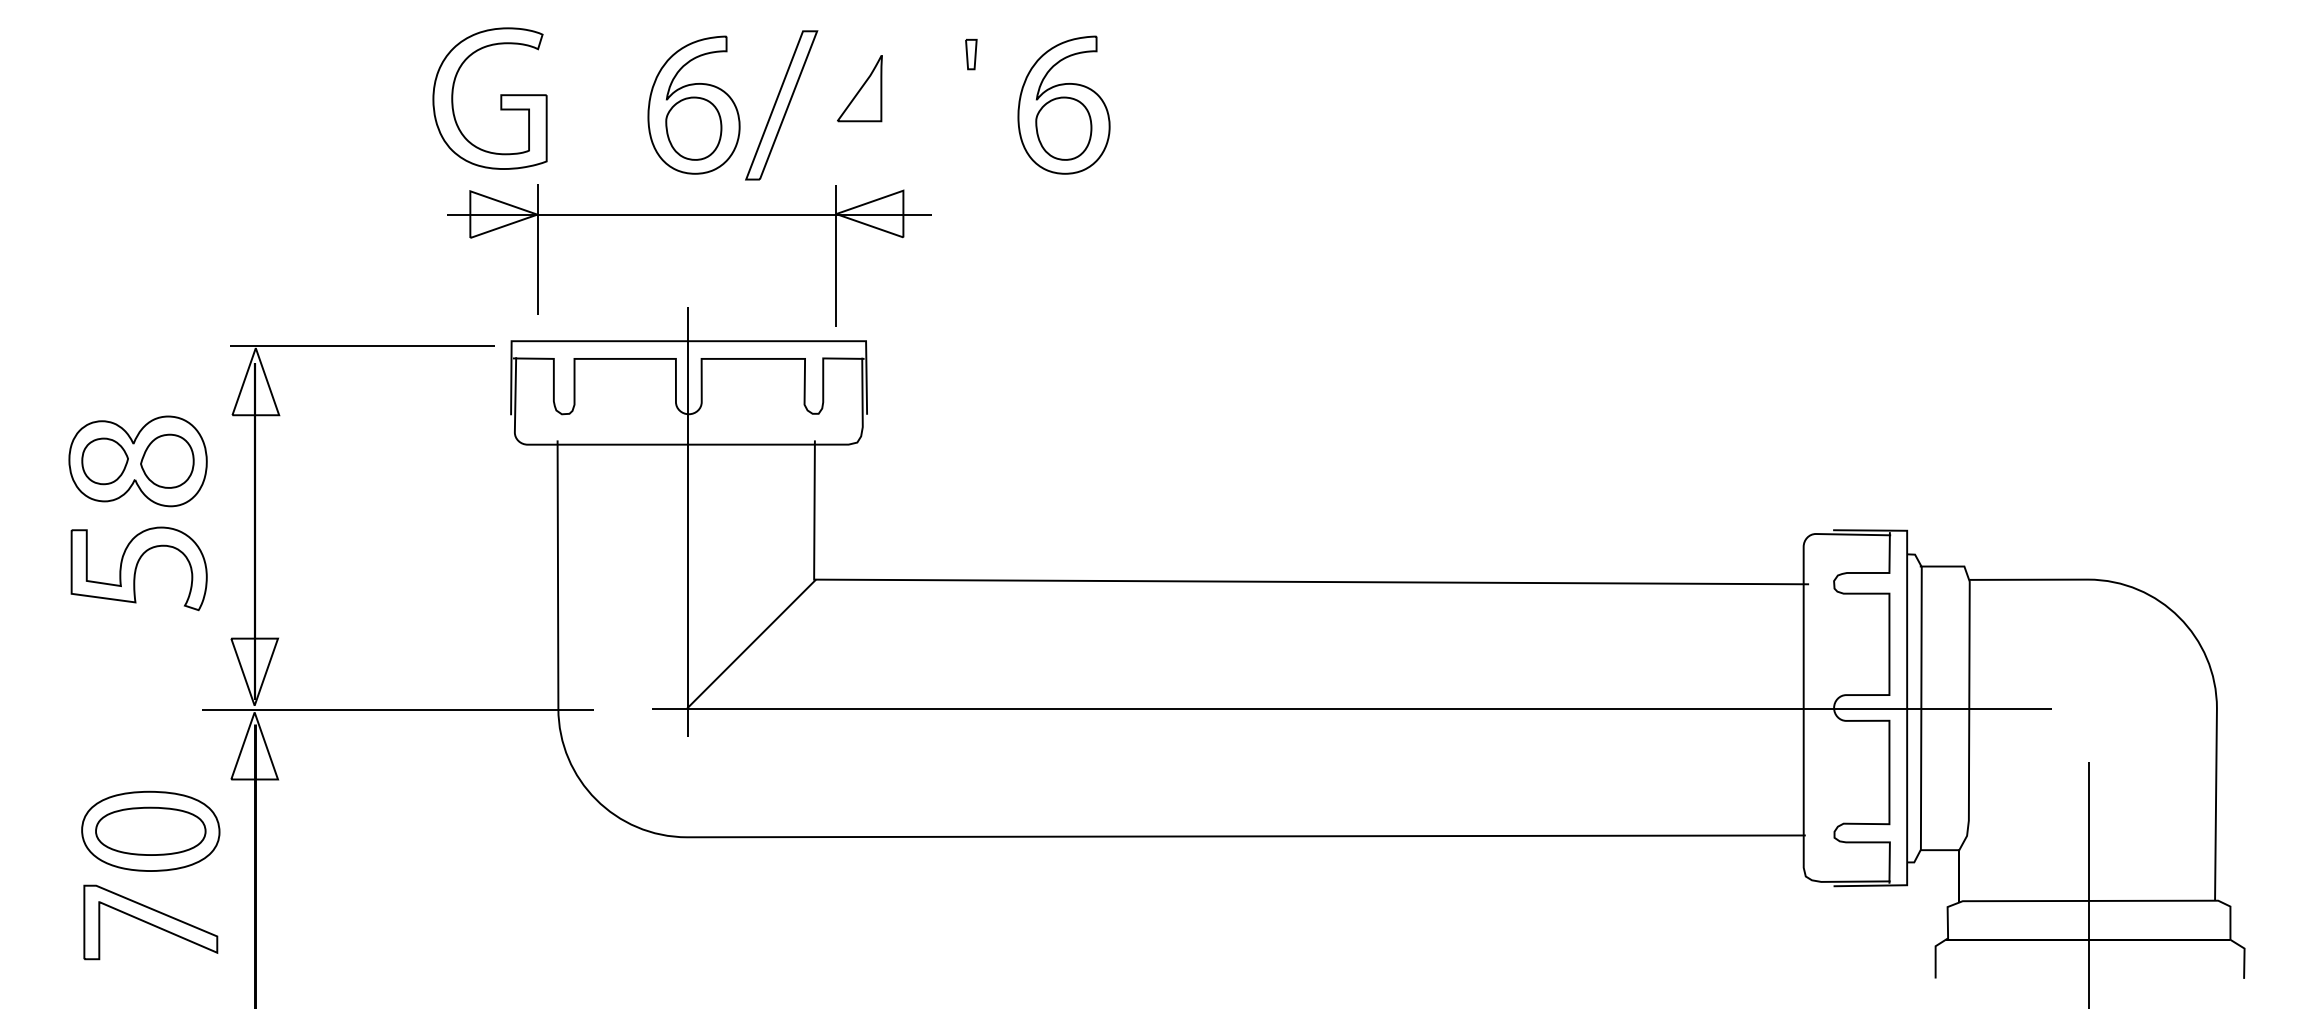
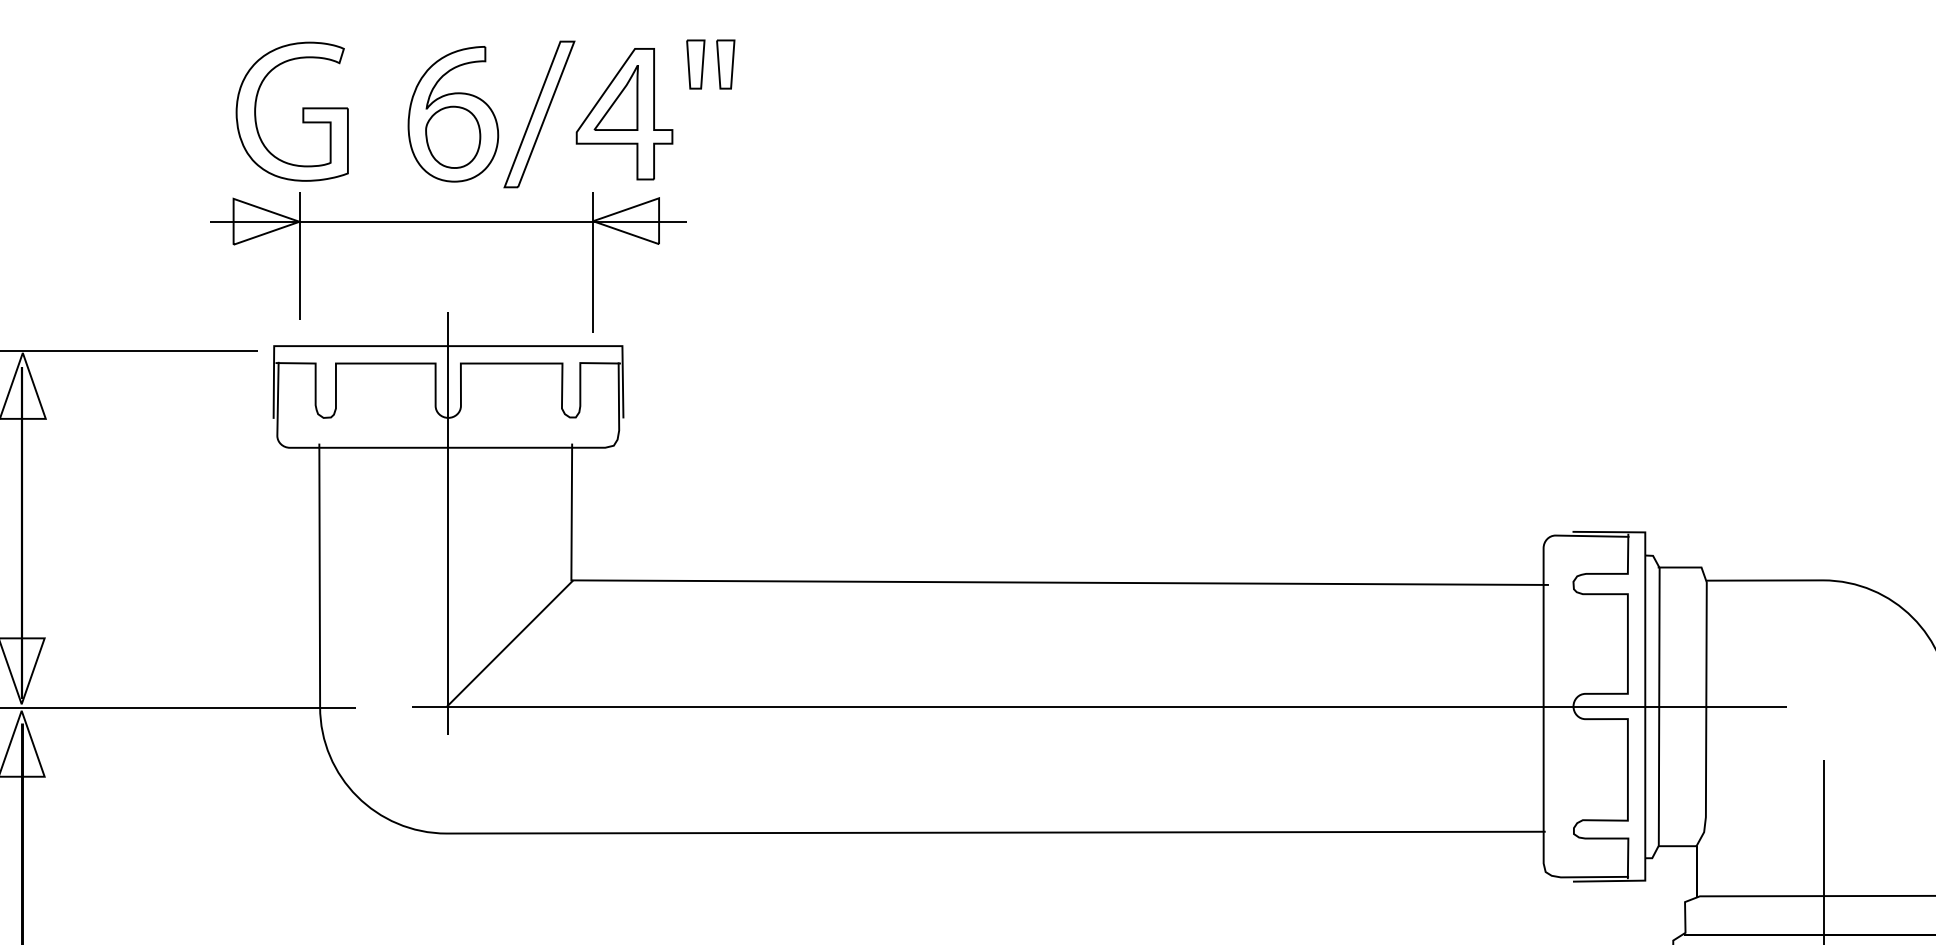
part: (940, 54) -> (695, 64), added
part: (971, 54) -> (726, 64), size x1.67
part: (500, 98) -> (302, 111), moved
part: (867, 104) -> (623, 113), added
part: (1063, 104) -> (816, 113), removed

